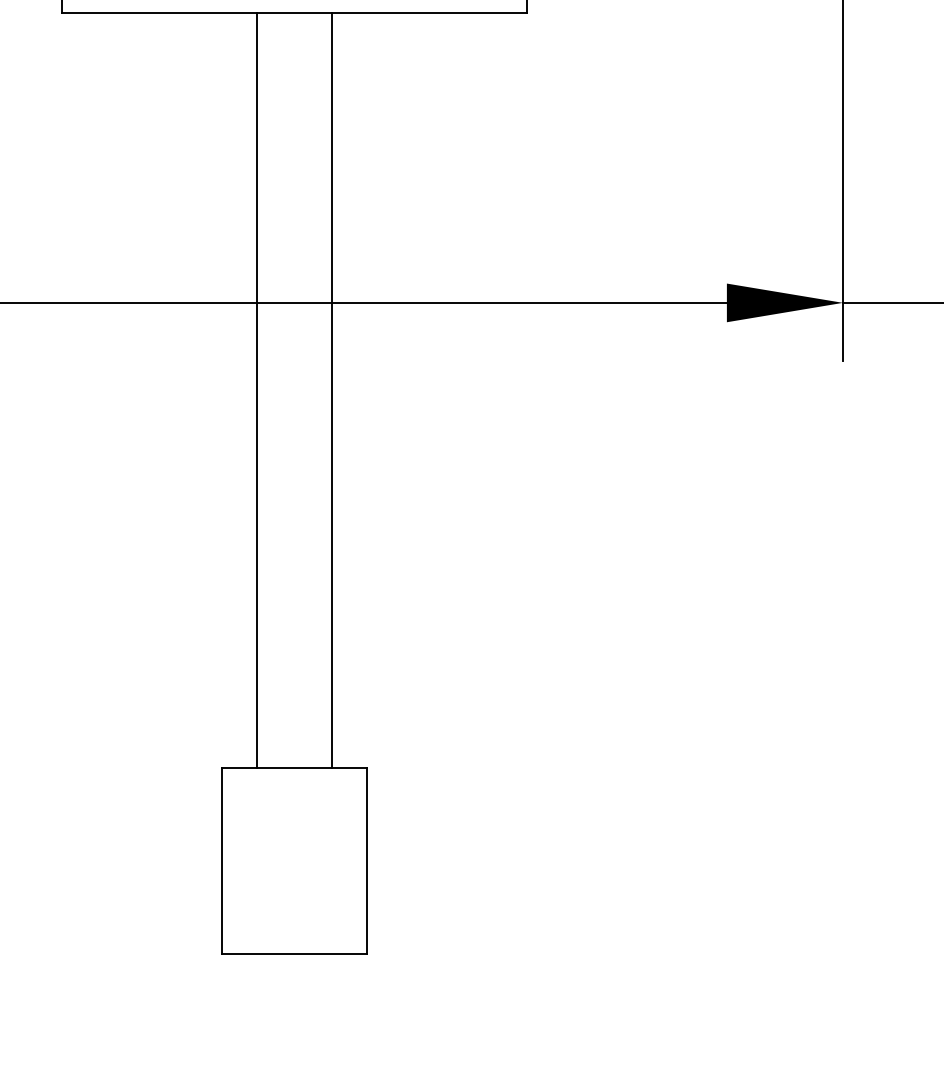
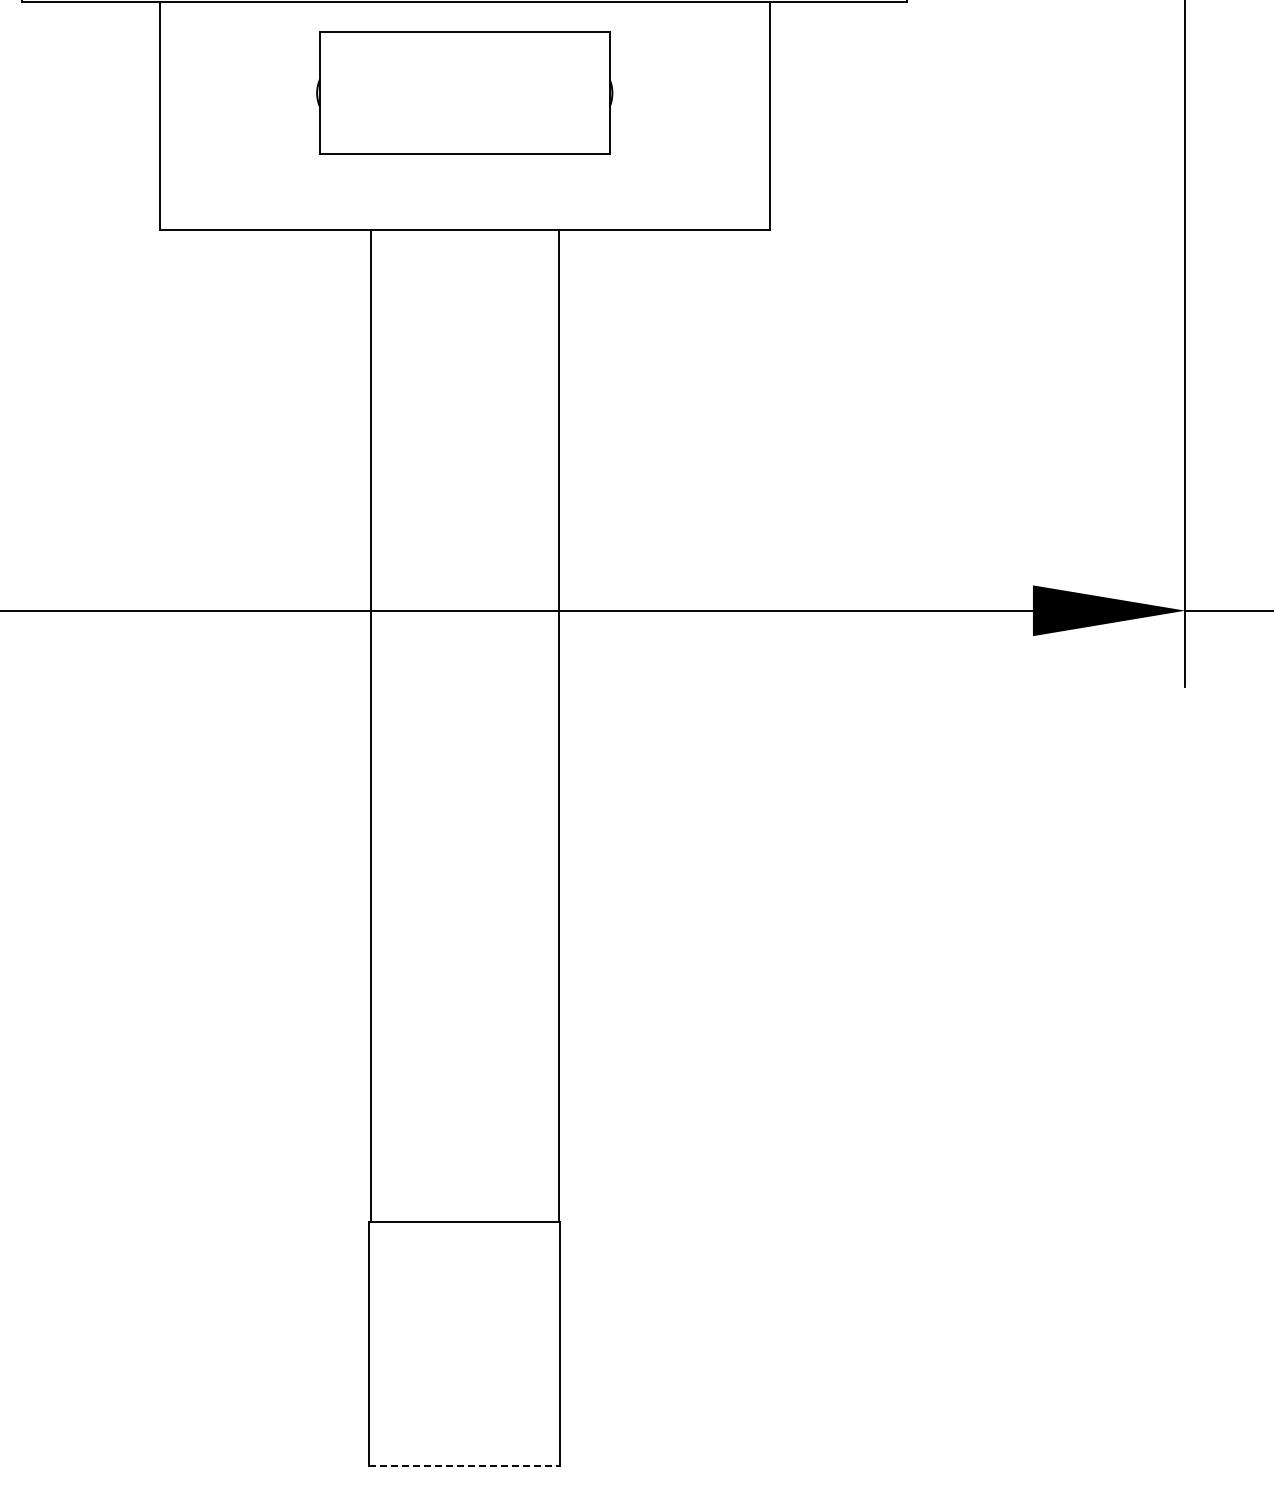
line: (256, 390) -> (371, 725), moved
line: (332, 390) -> (559, 725), moved
line: (294, 953) -> (465, 1465), solid -> dashed

